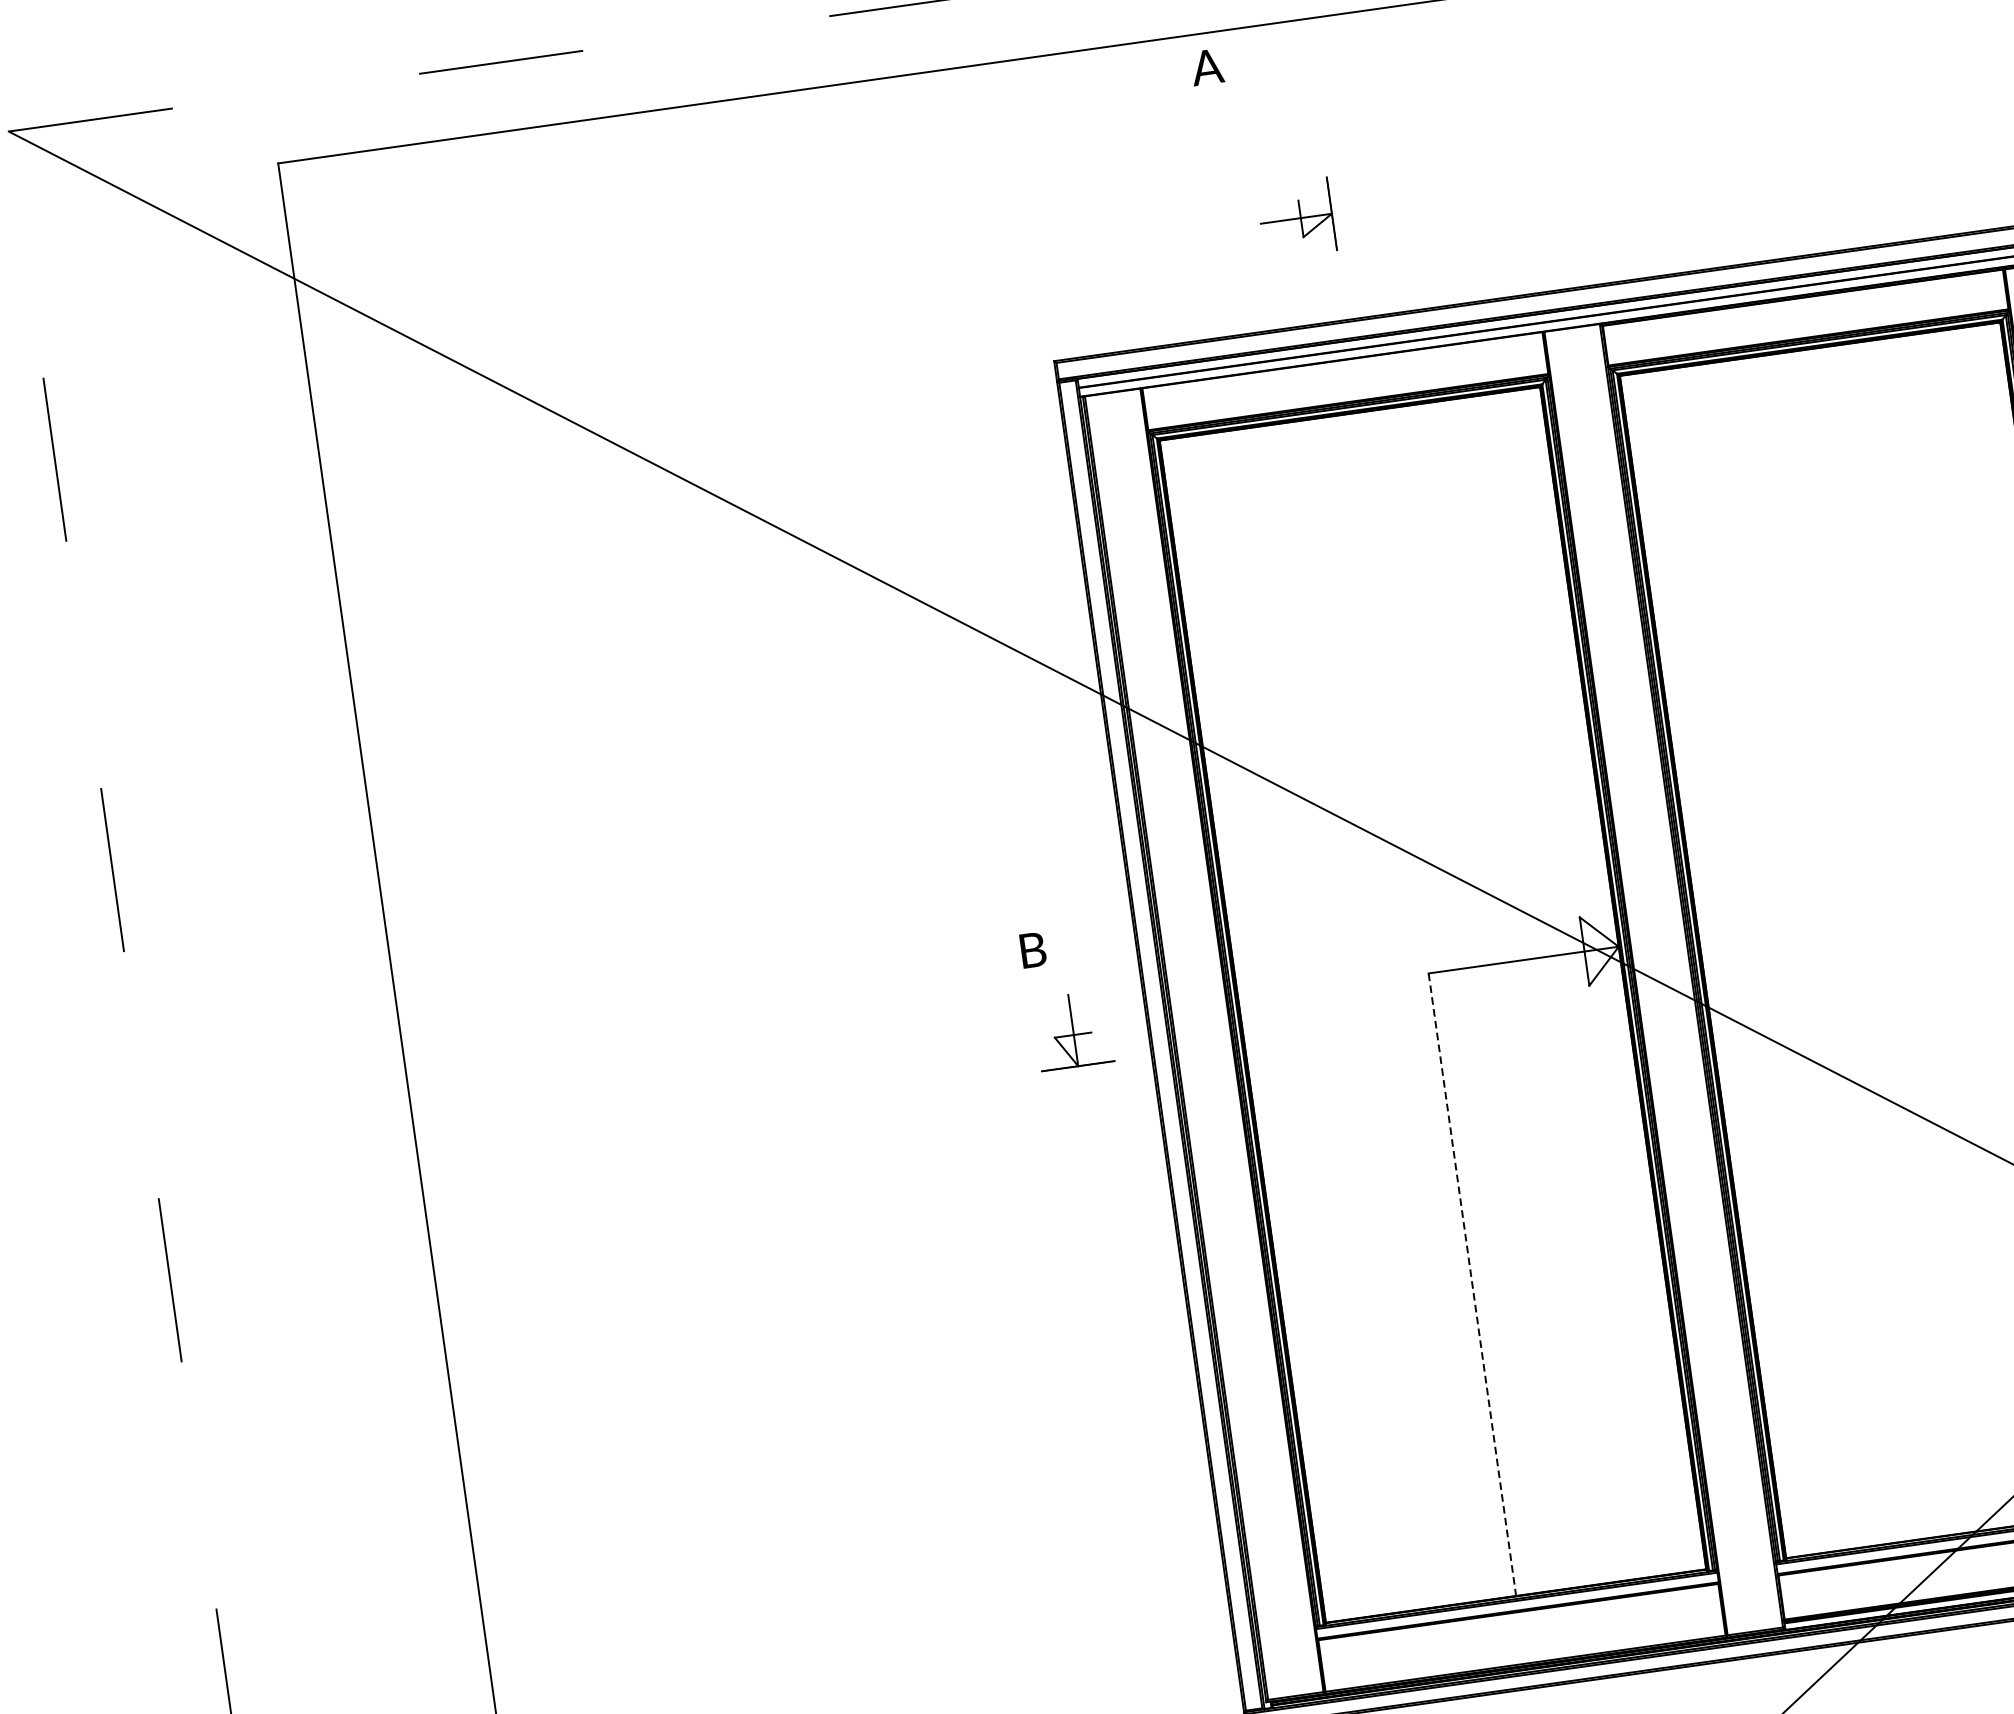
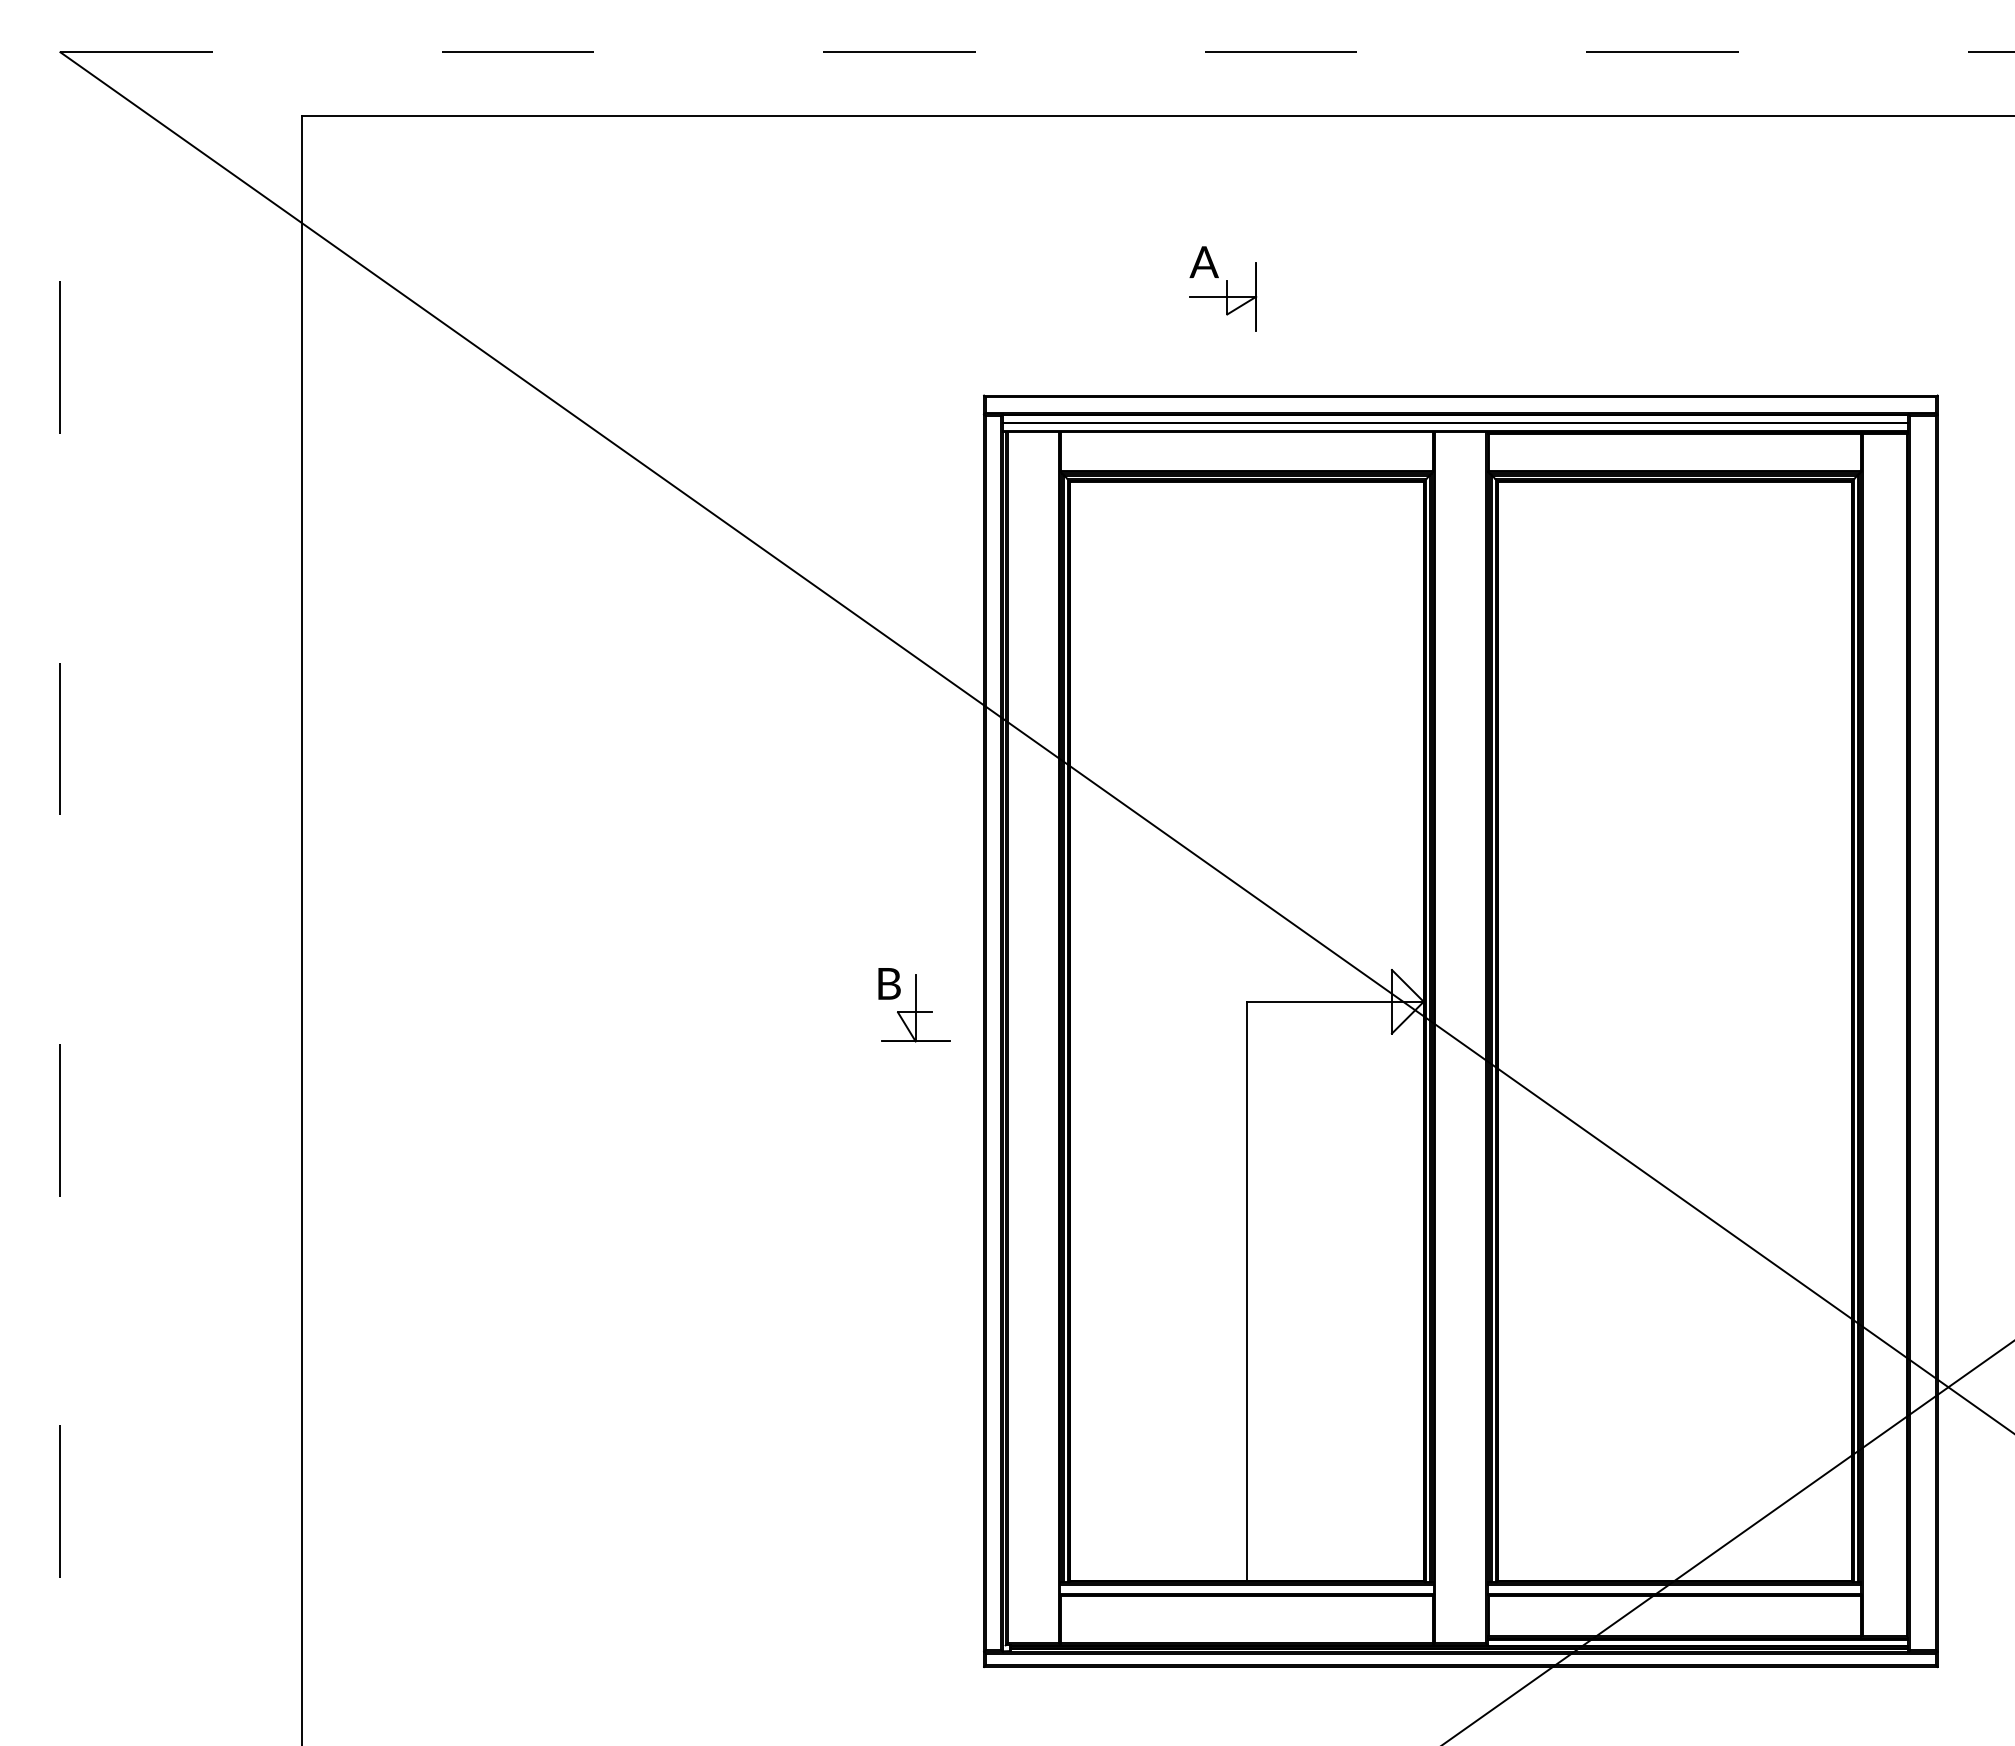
text: (1206, 66) -> (1203, 261), moved
text: (1033, 949) -> (889, 983), moved
line: (1472, 1285) -> (1247, 1291), dashed -> solid

